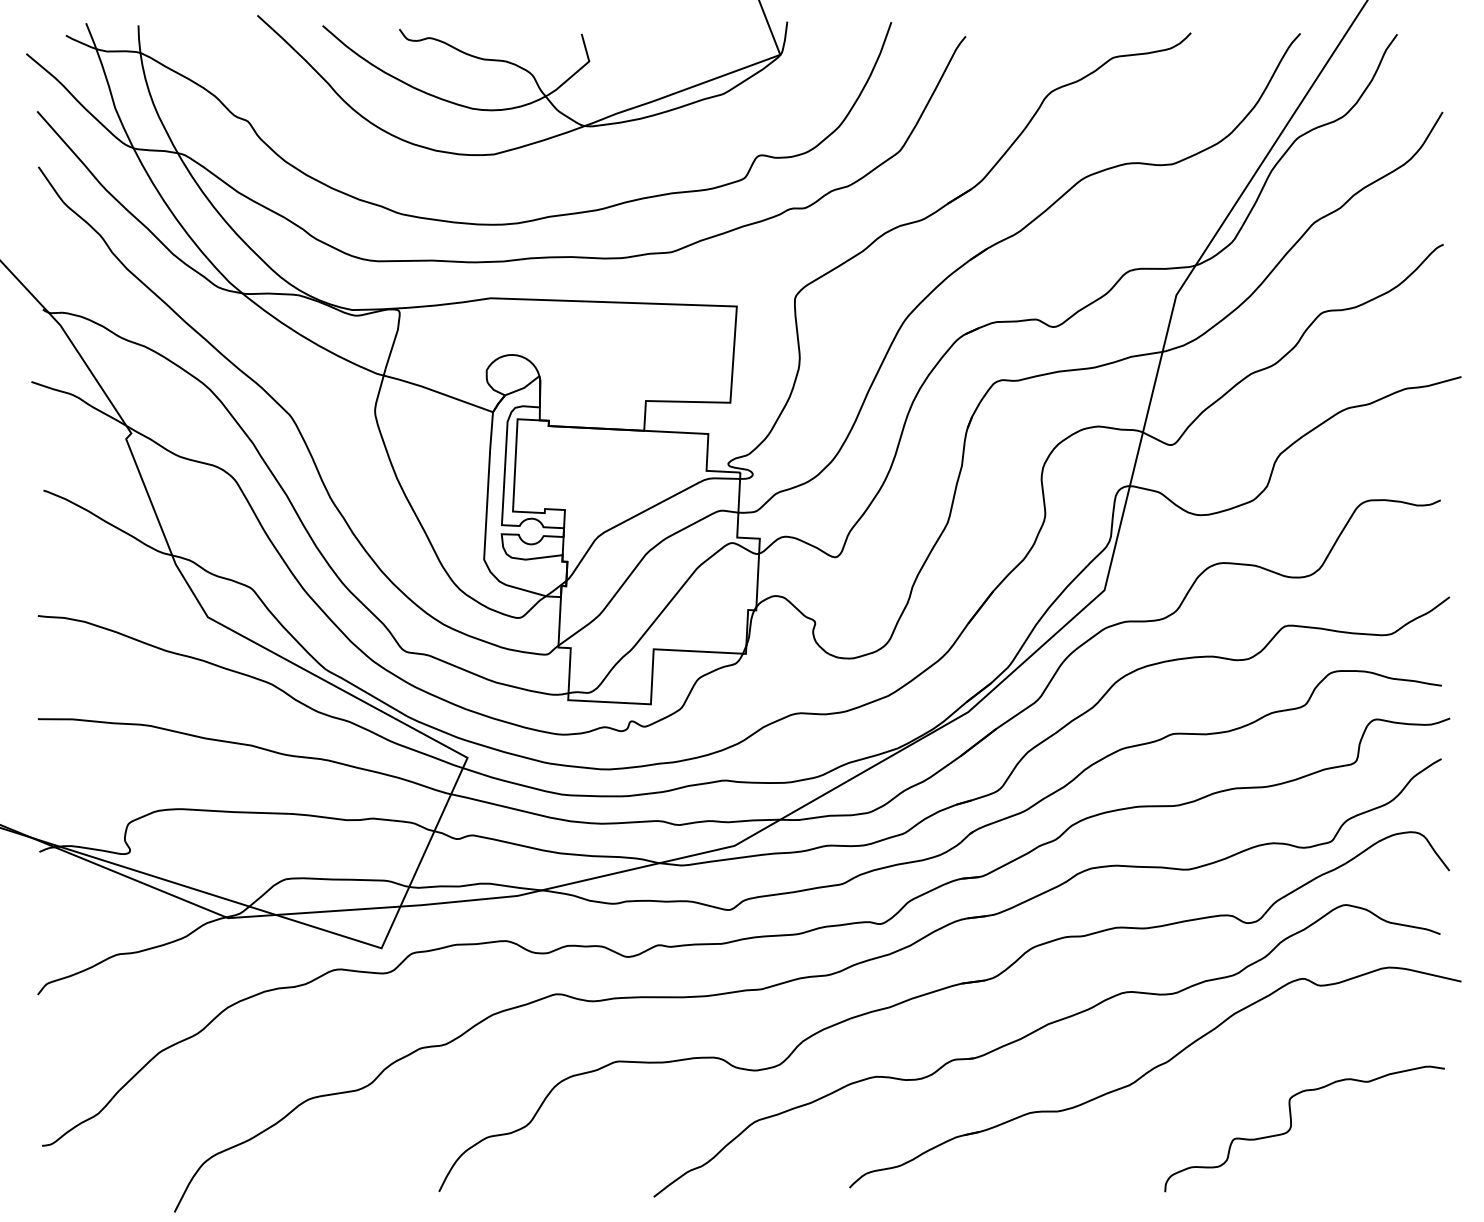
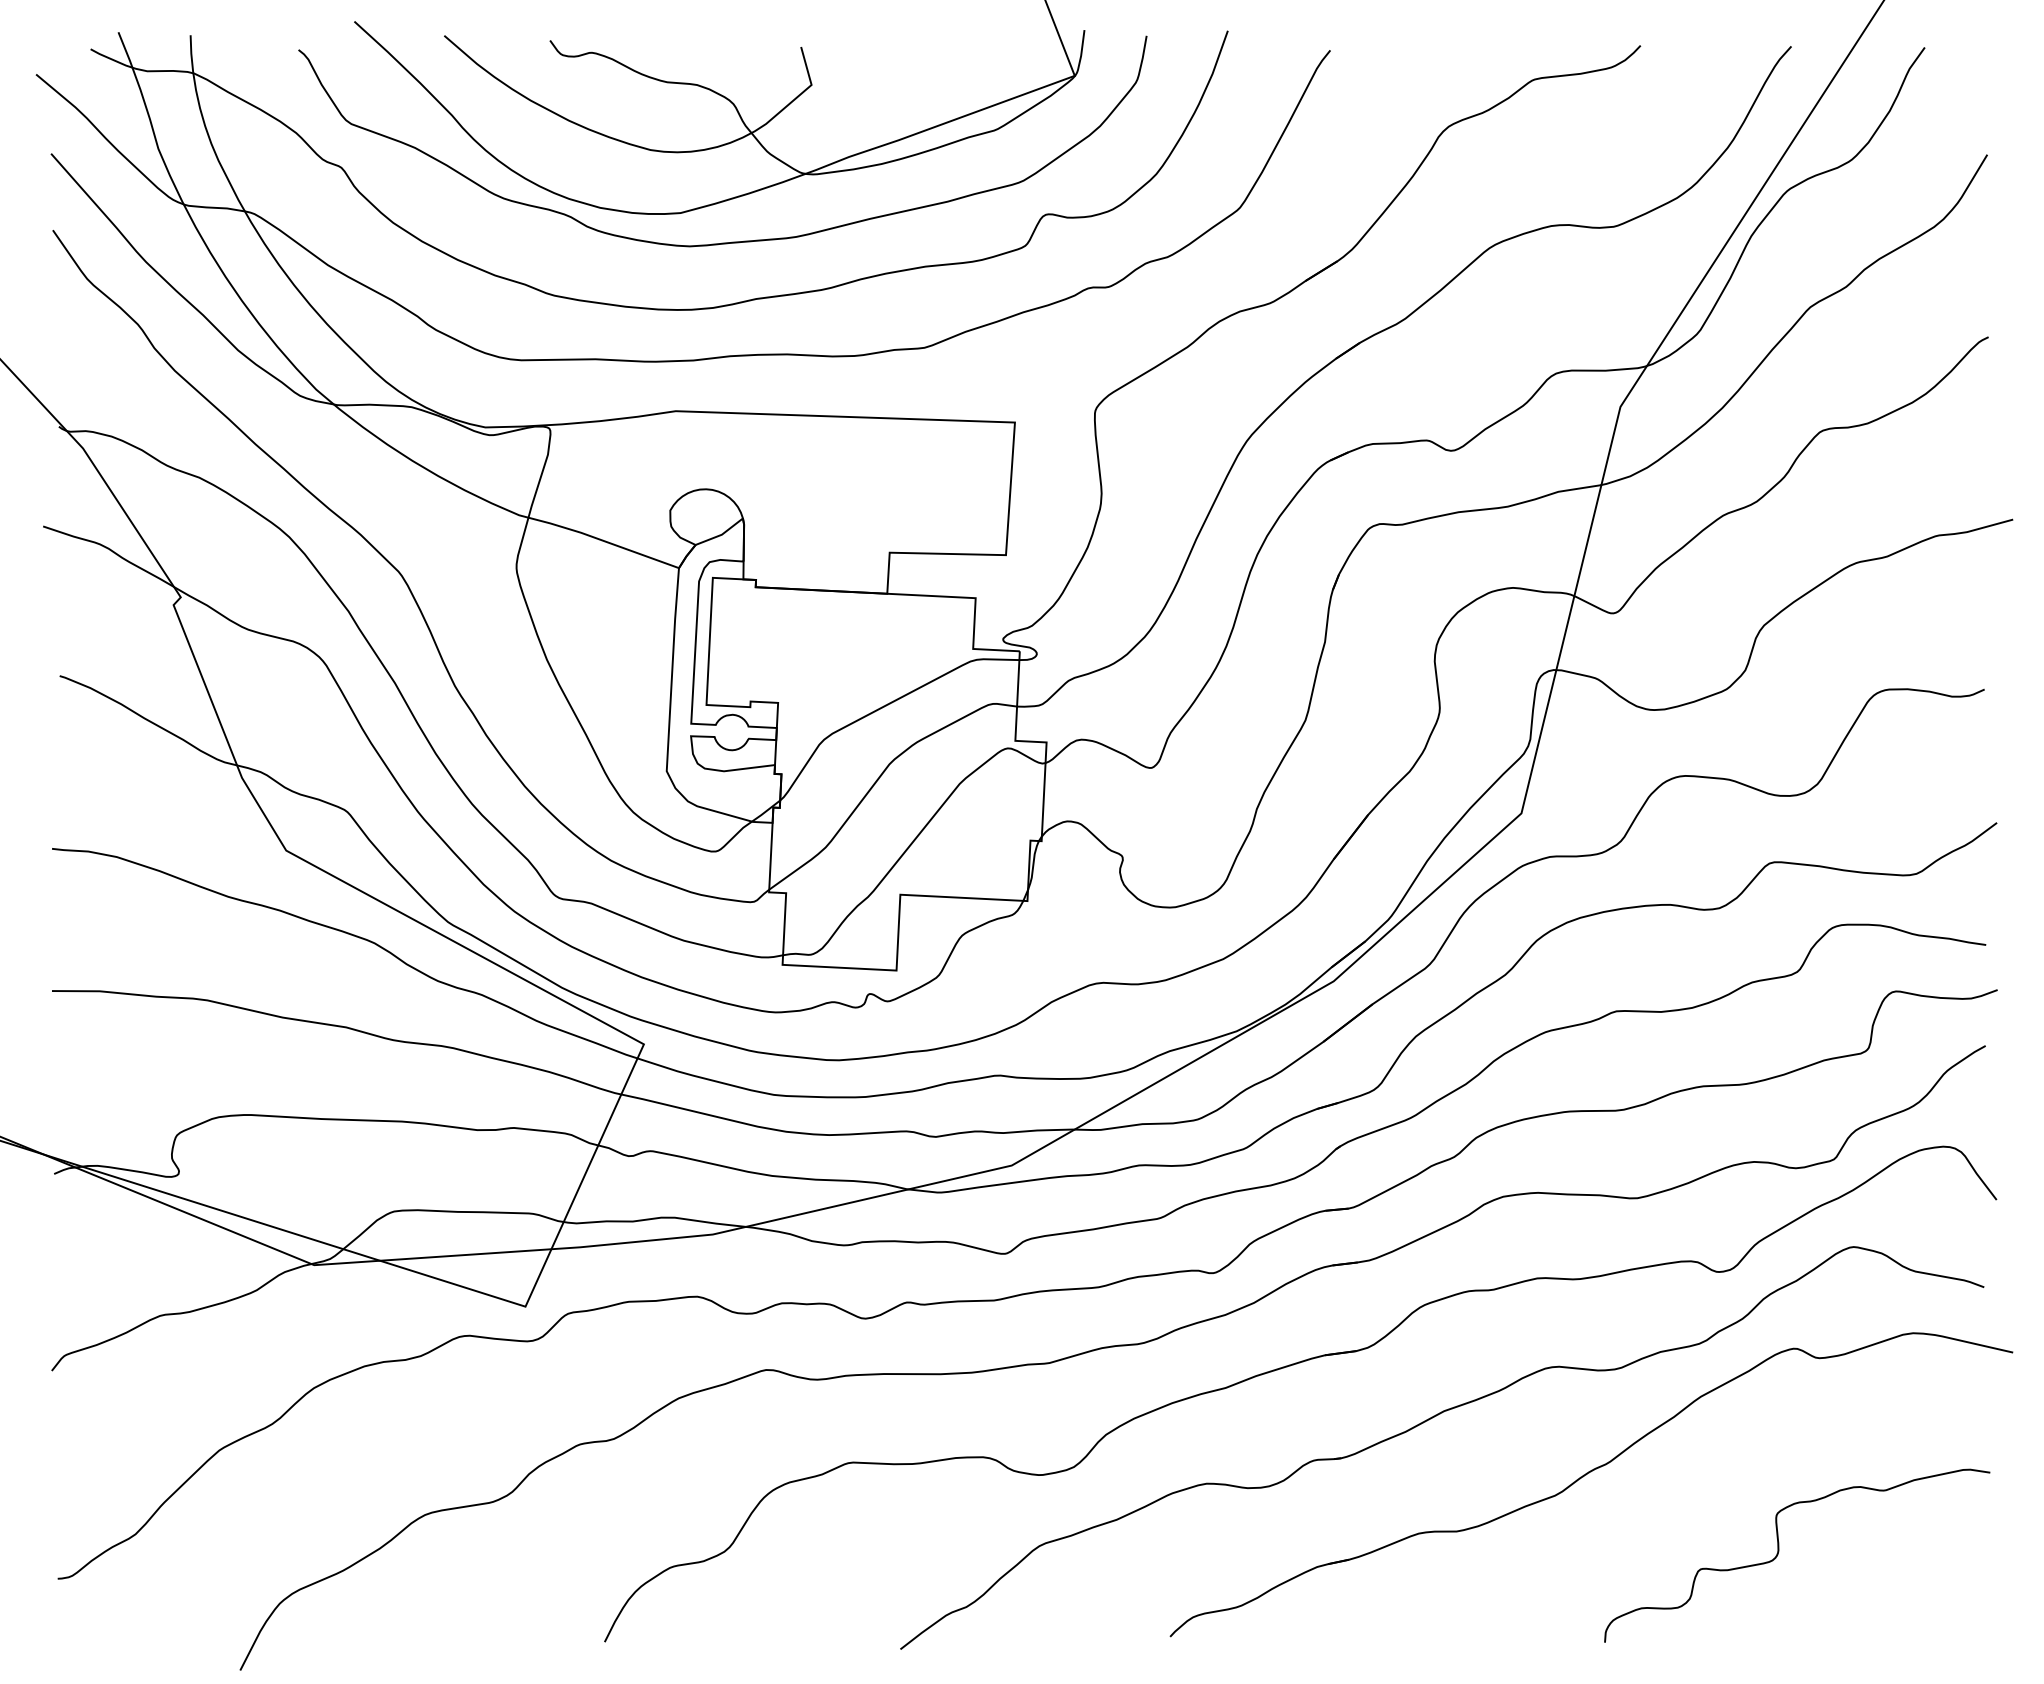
curve: (531, 175) -> (732, 241), added

